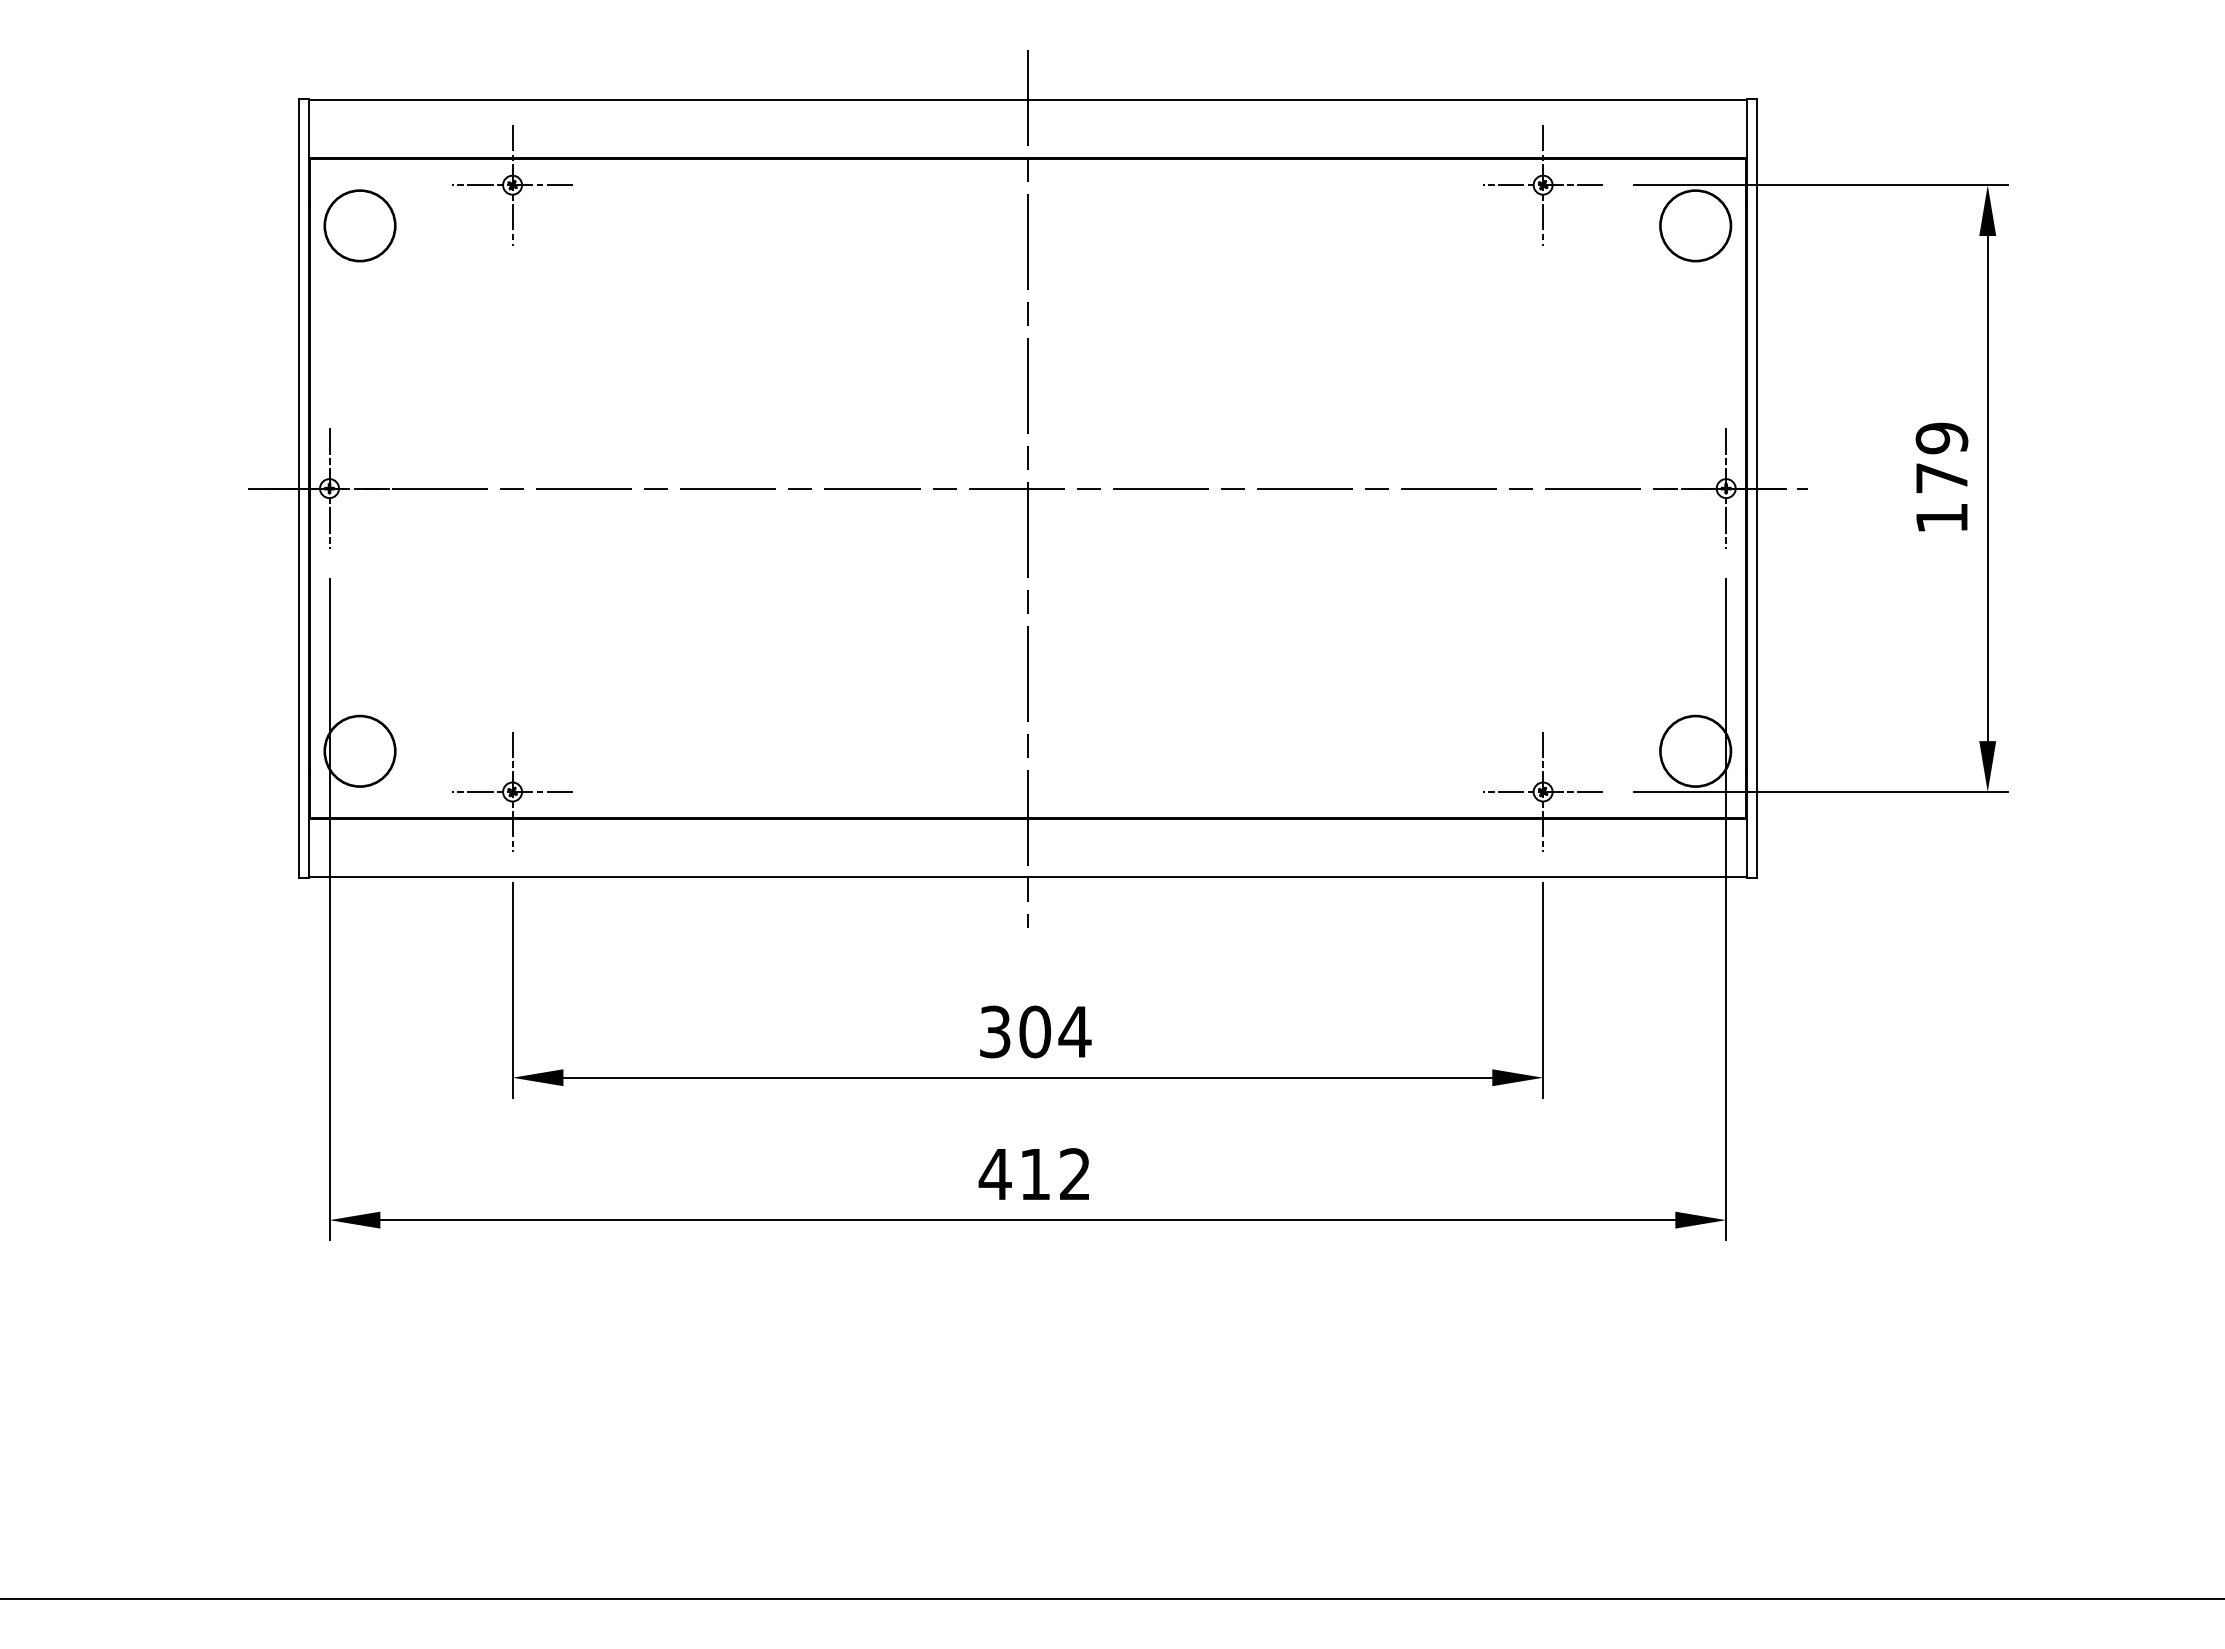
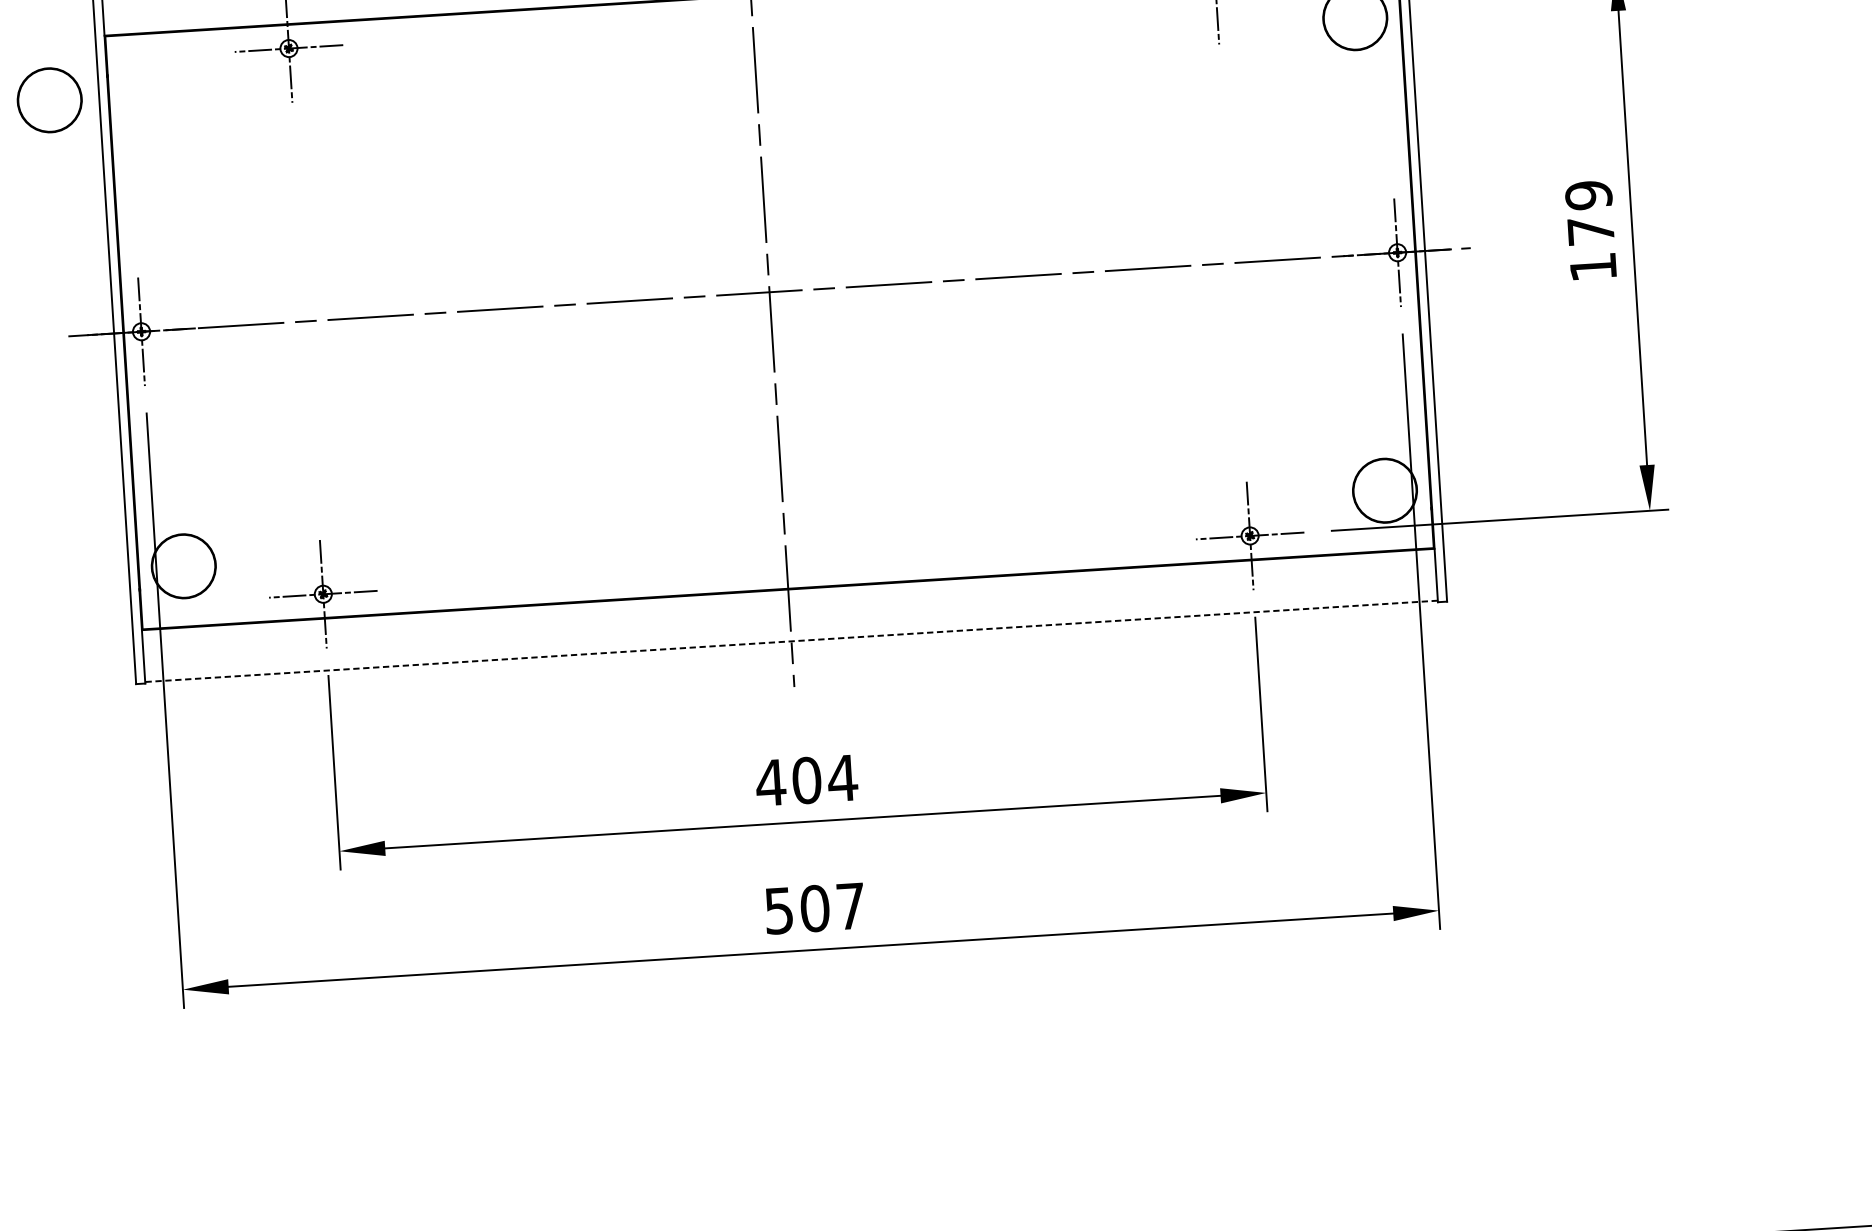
circle: (359, 225) -> (49, 100), moved
line: (1027, 876) -> (791, 641), solid -> dashed
text: (994, 1031) -> (770, 782), 304 -> 404
text: (1033, 1174) -> (813, 908), 412 -> 507

